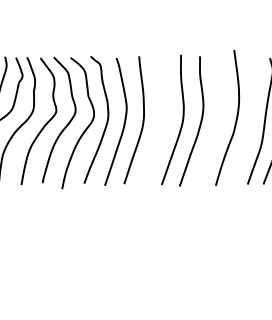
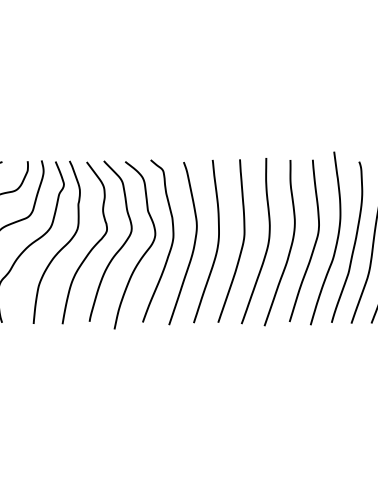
curve: (162, 119) -> (242, 240), added
curve: (218, 121) -> (314, 242), added
curve: (249, 122) -> (353, 244), added

